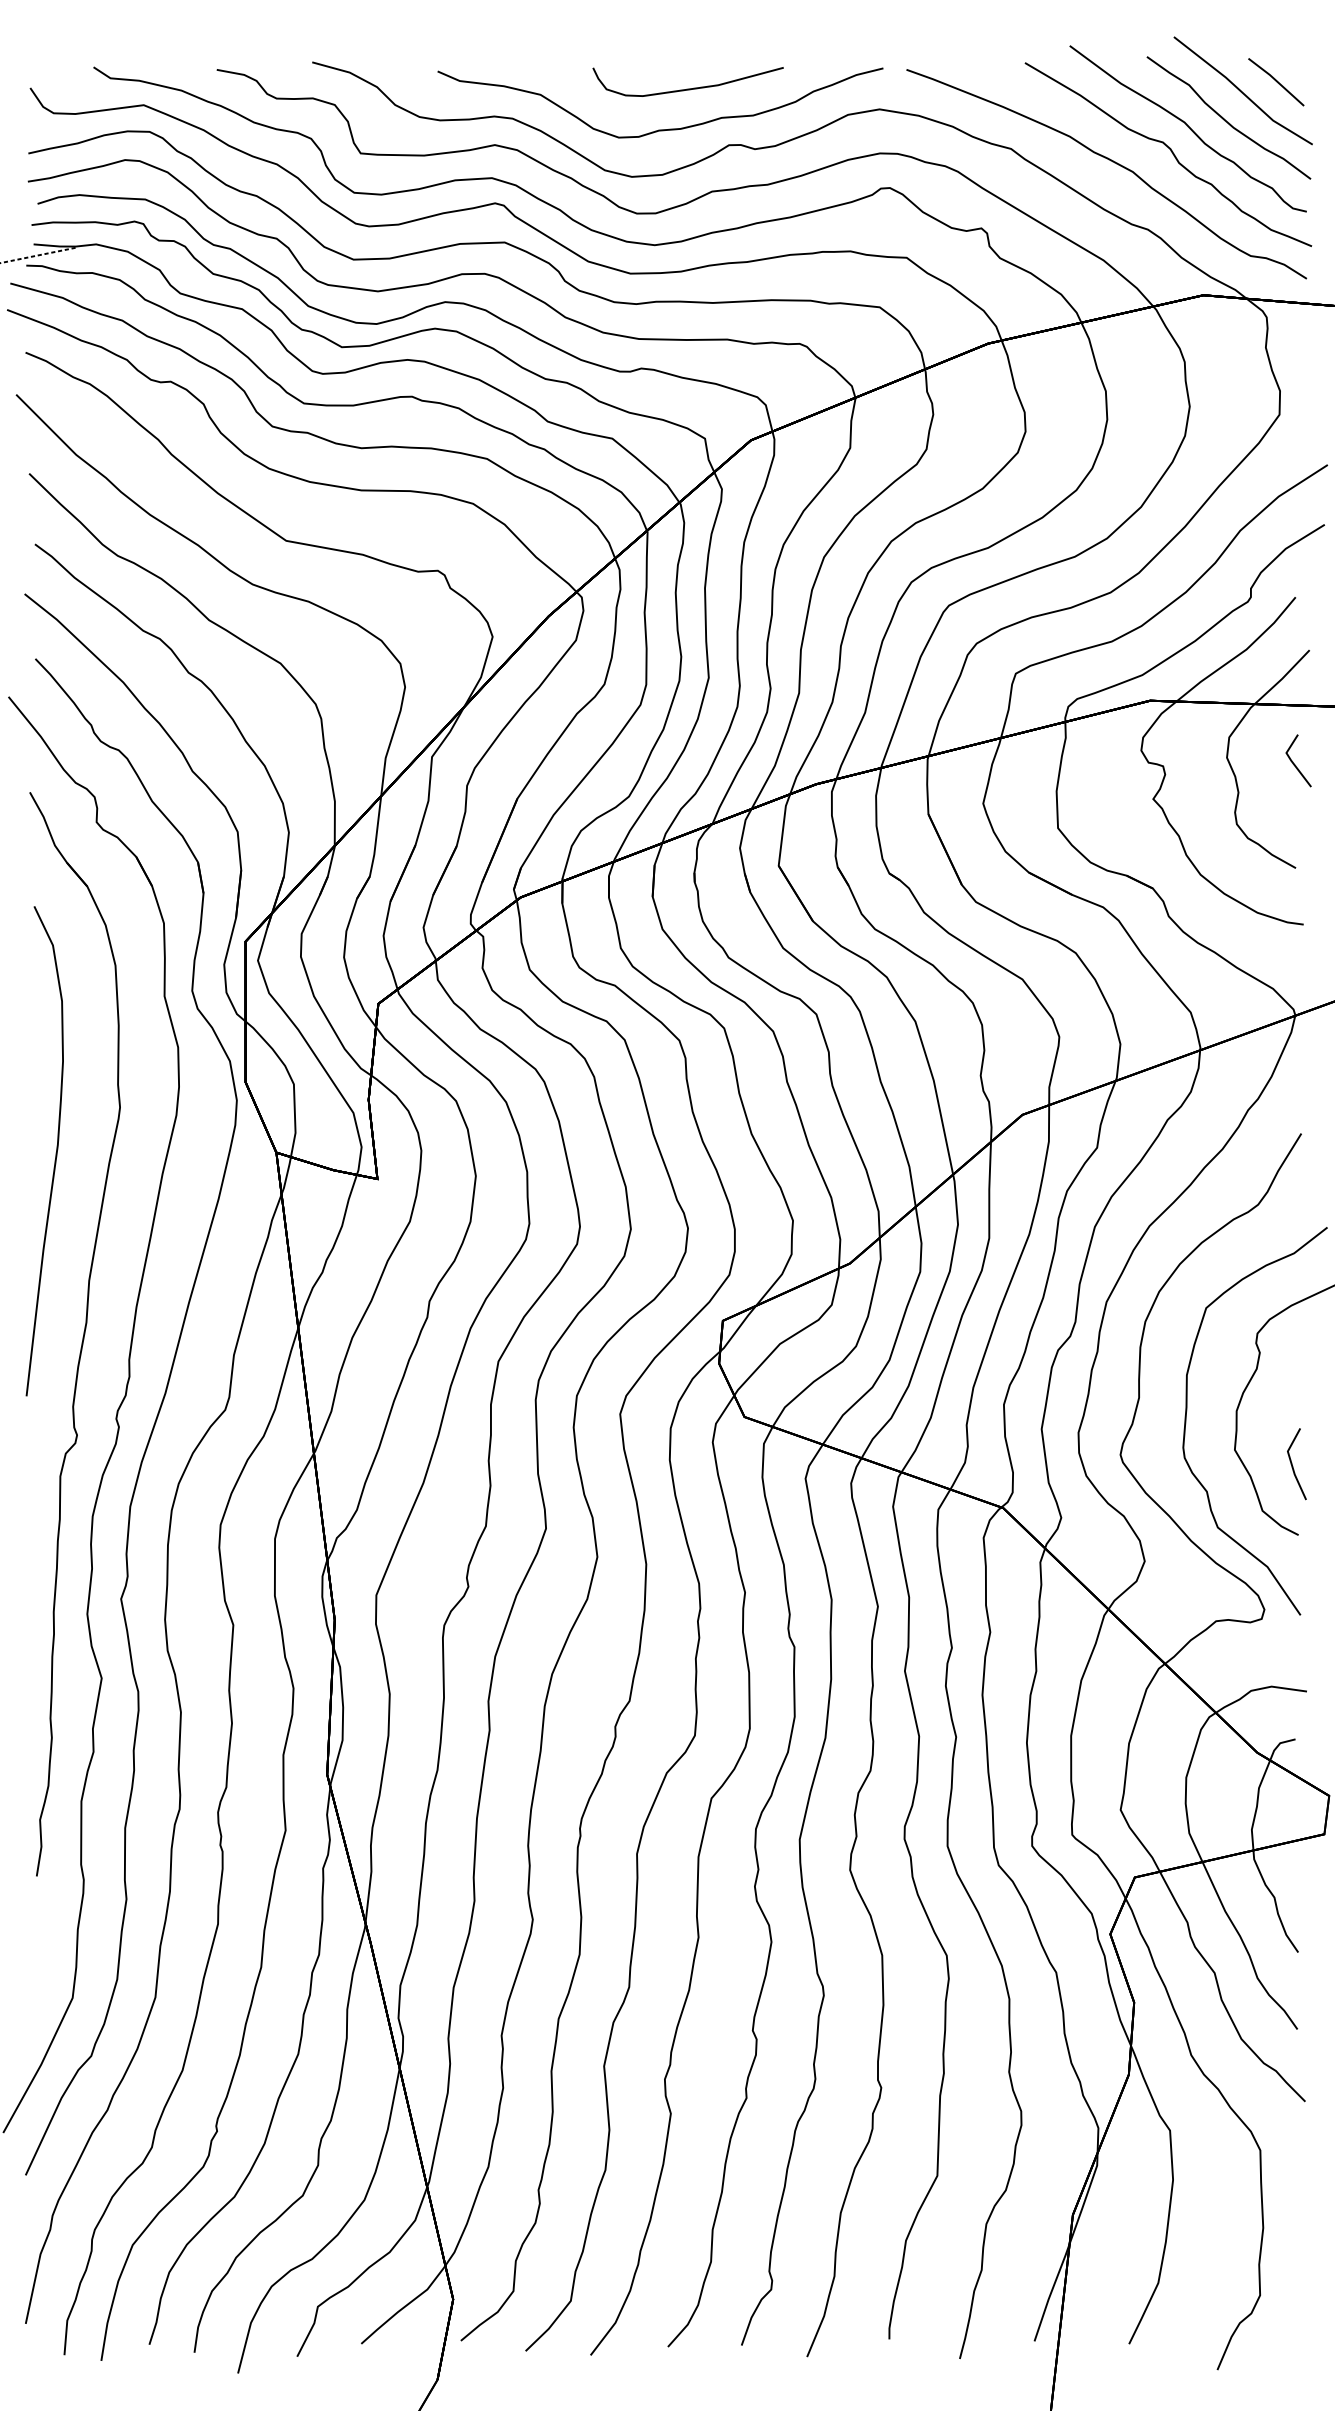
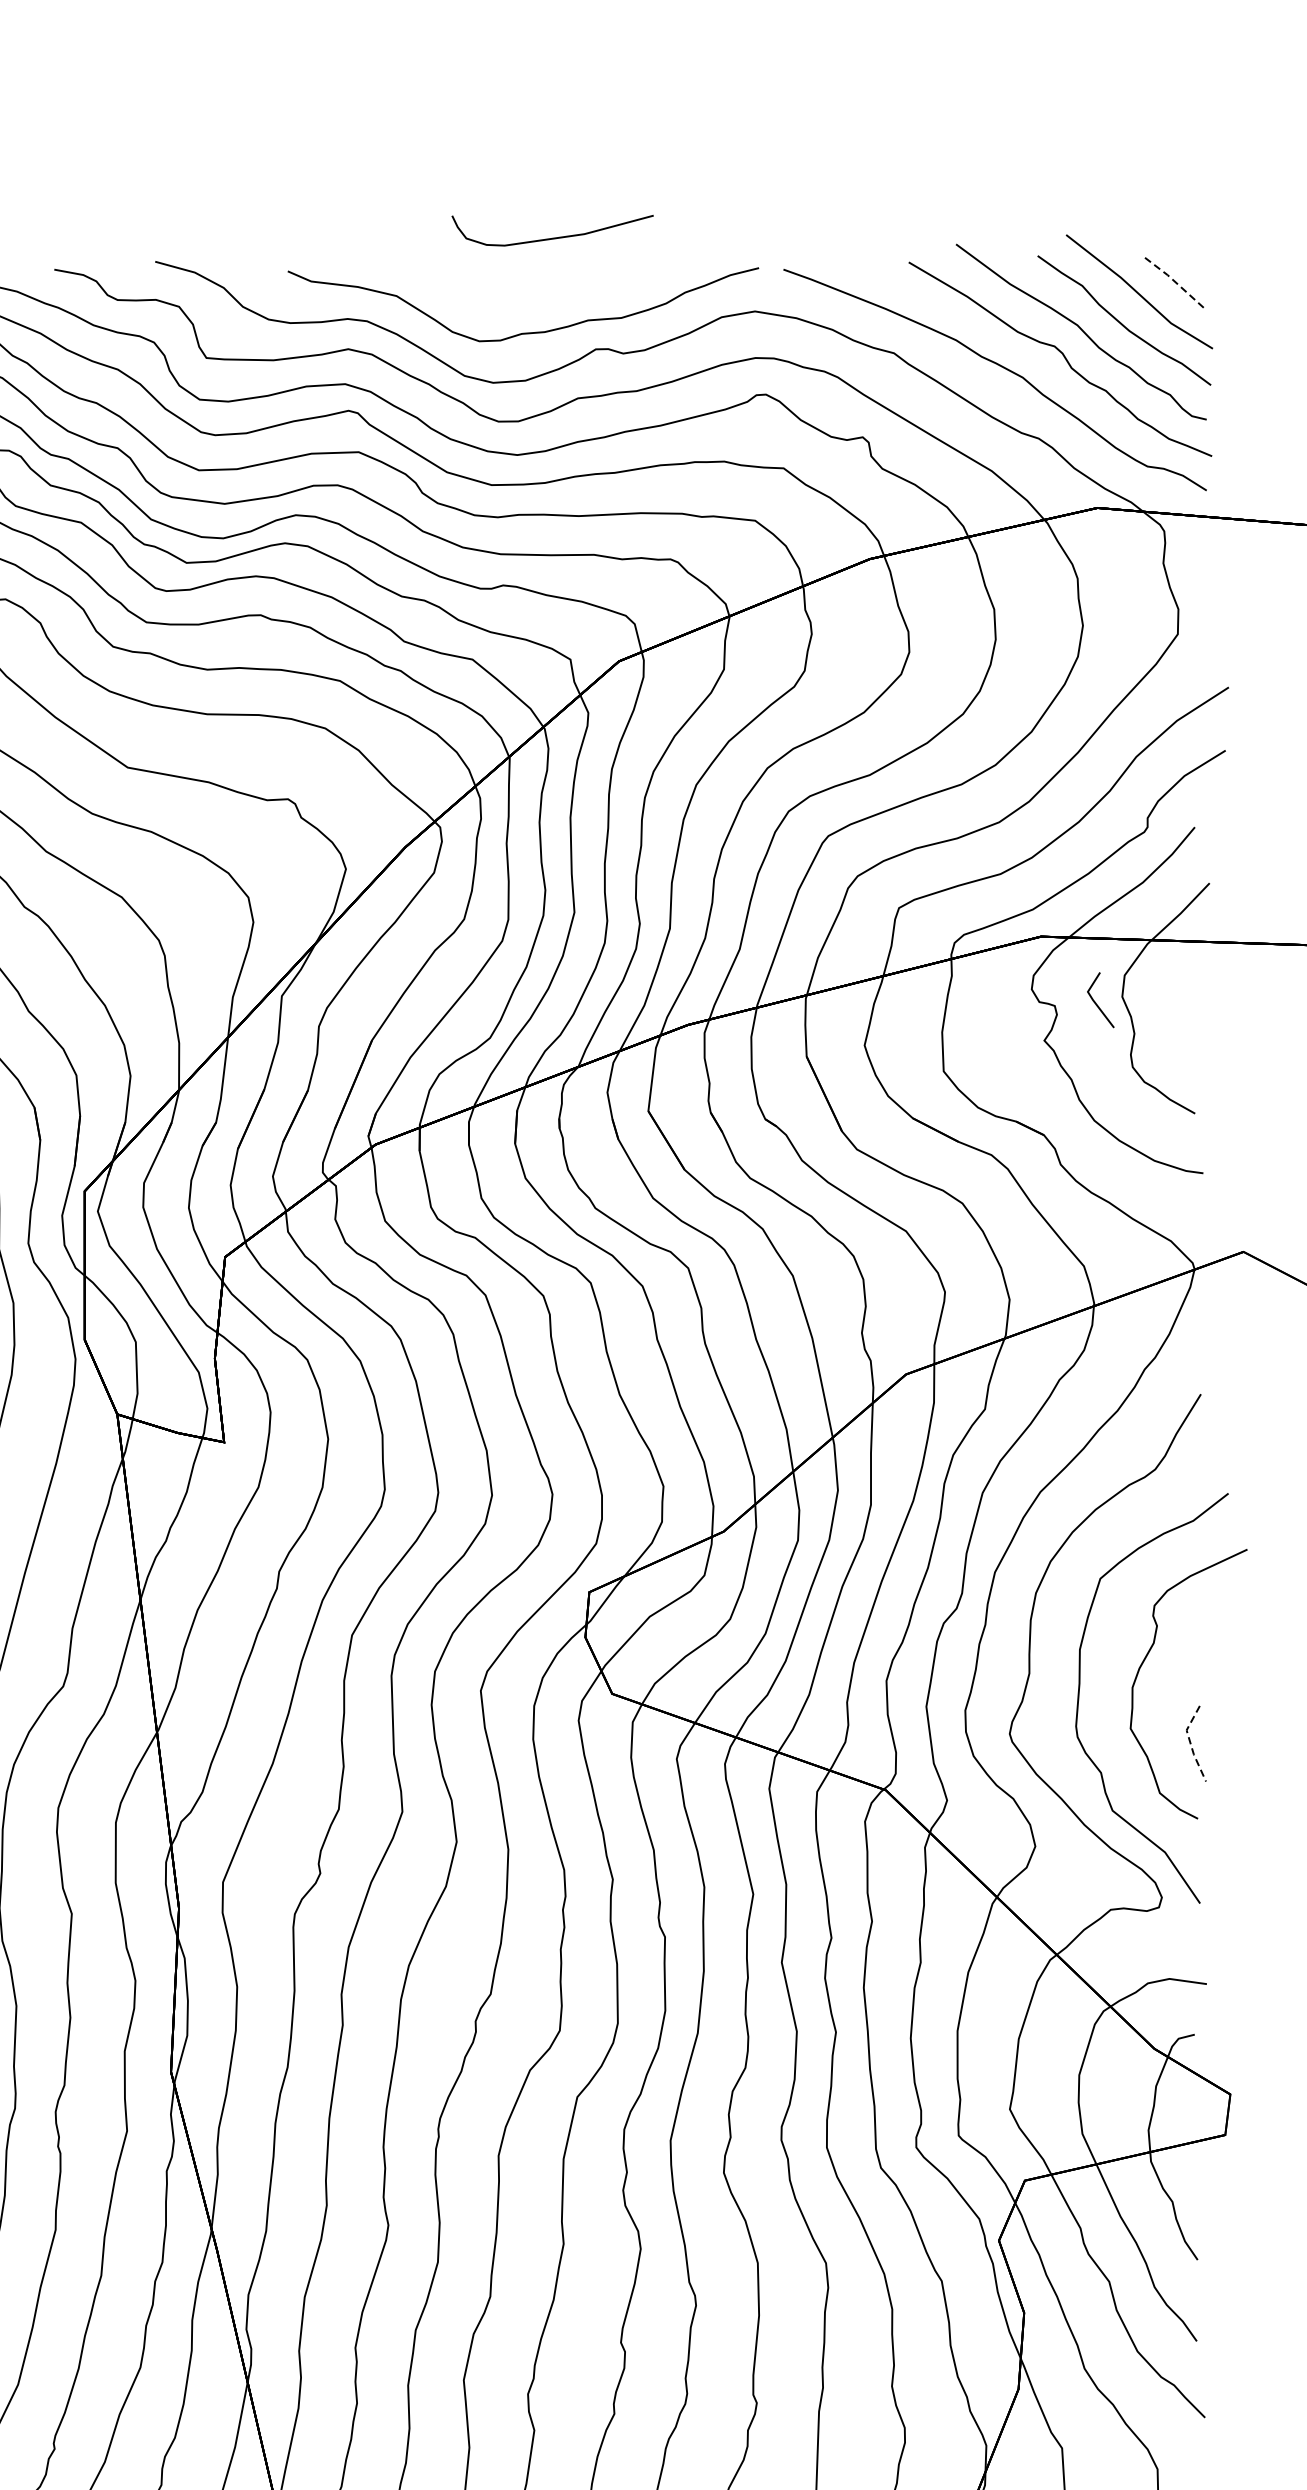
line: (1277, 81) -> (1175, 281), solid -> dashed
curve: (687, 88) -> (551, 237), moved
line: (1294, 763) -> (1096, 1002), moved
line: (1291, 1463) -> (1190, 1743), solid -> dashed

